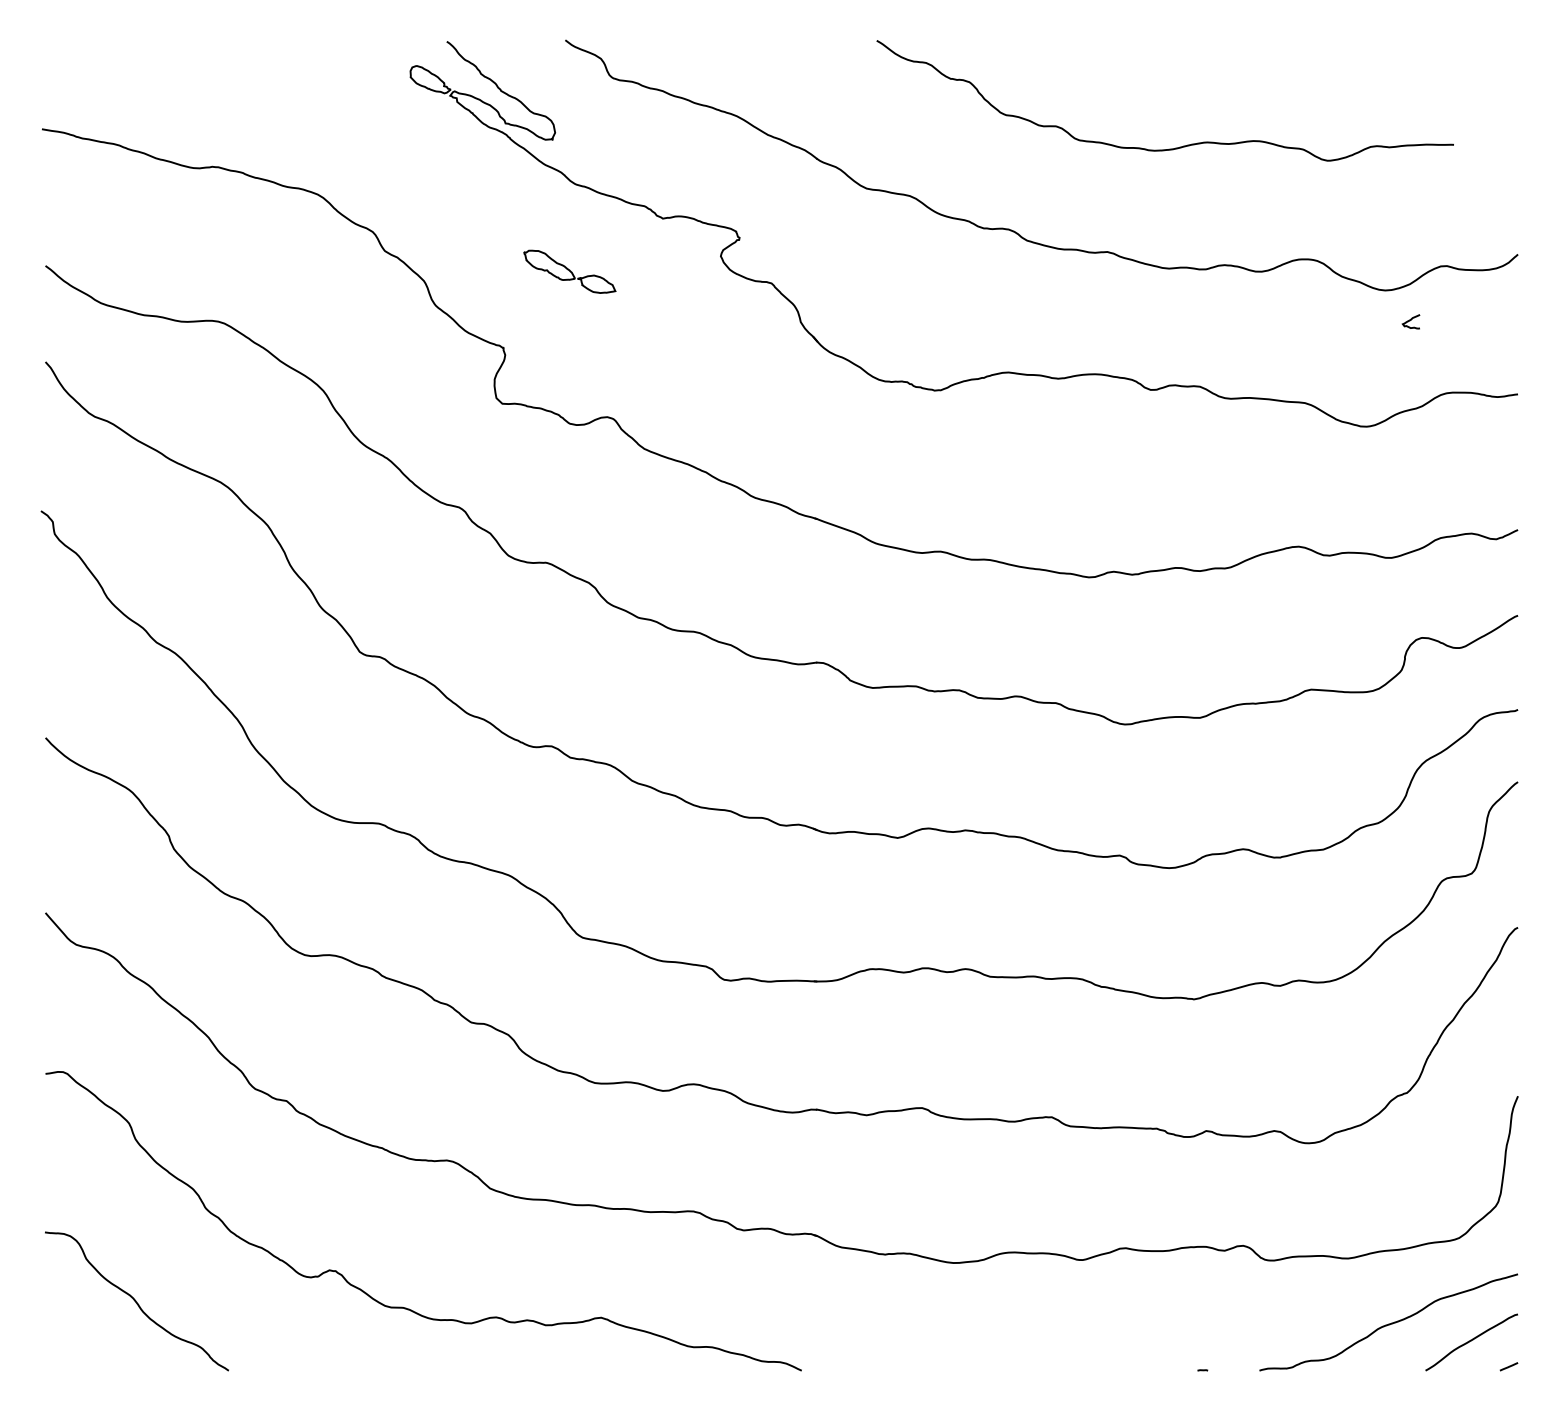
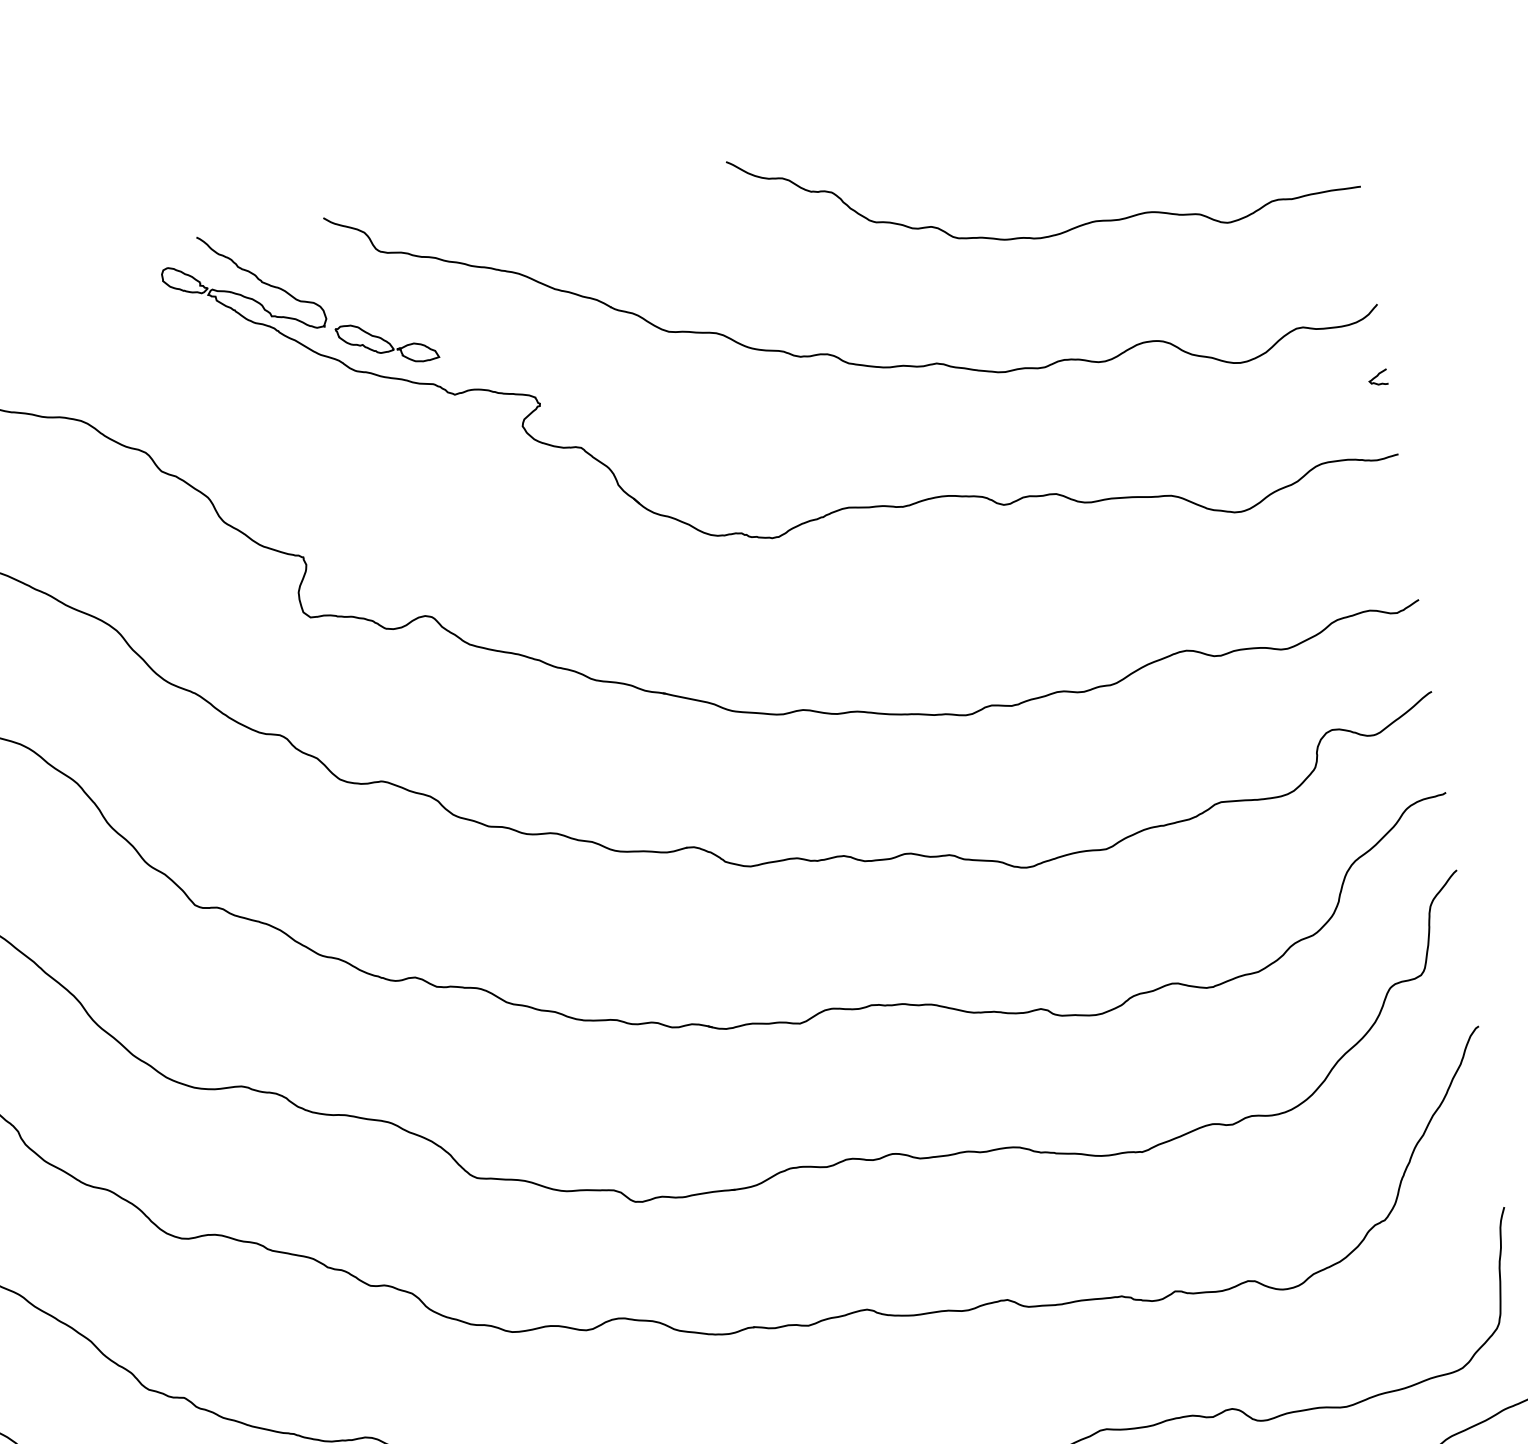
curve: (1169, 148) -> (1056, 233), moved
part: (569, 271) -> (386, 342), moved
curve: (1410, 321) -> (1377, 377), moved

